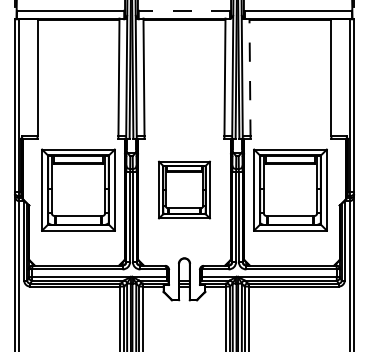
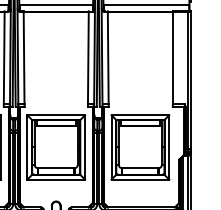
line: (184, 10) -> (56, 4), dashed -> solid
line: (250, 78) -> (108, 58), dashed -> solid
part: (184, 189) -> (56, 146), size x1.43

